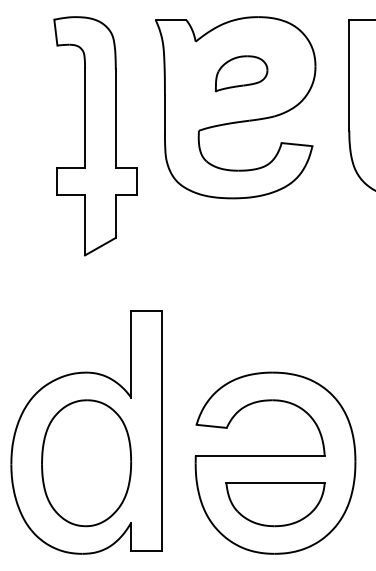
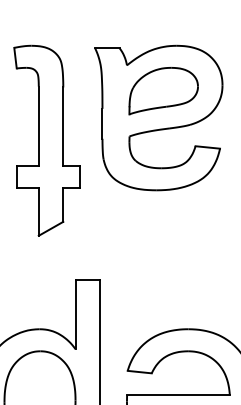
part: (241, 73) -> (163, 90), size x1.67

